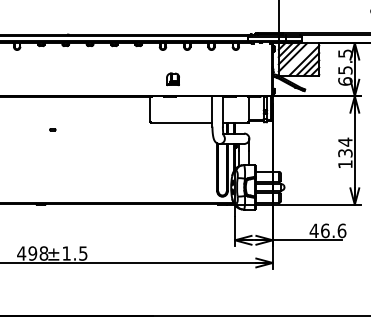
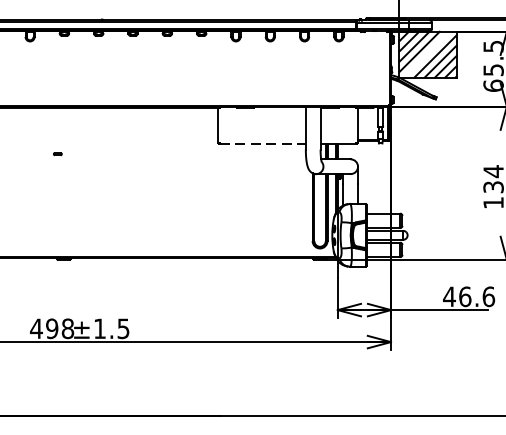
part: (172, 79) -> (249, 83), removed
line: (181, 122) -> (262, 143), solid -> dashed
part: (52, 129) -> (57, 153), moved

